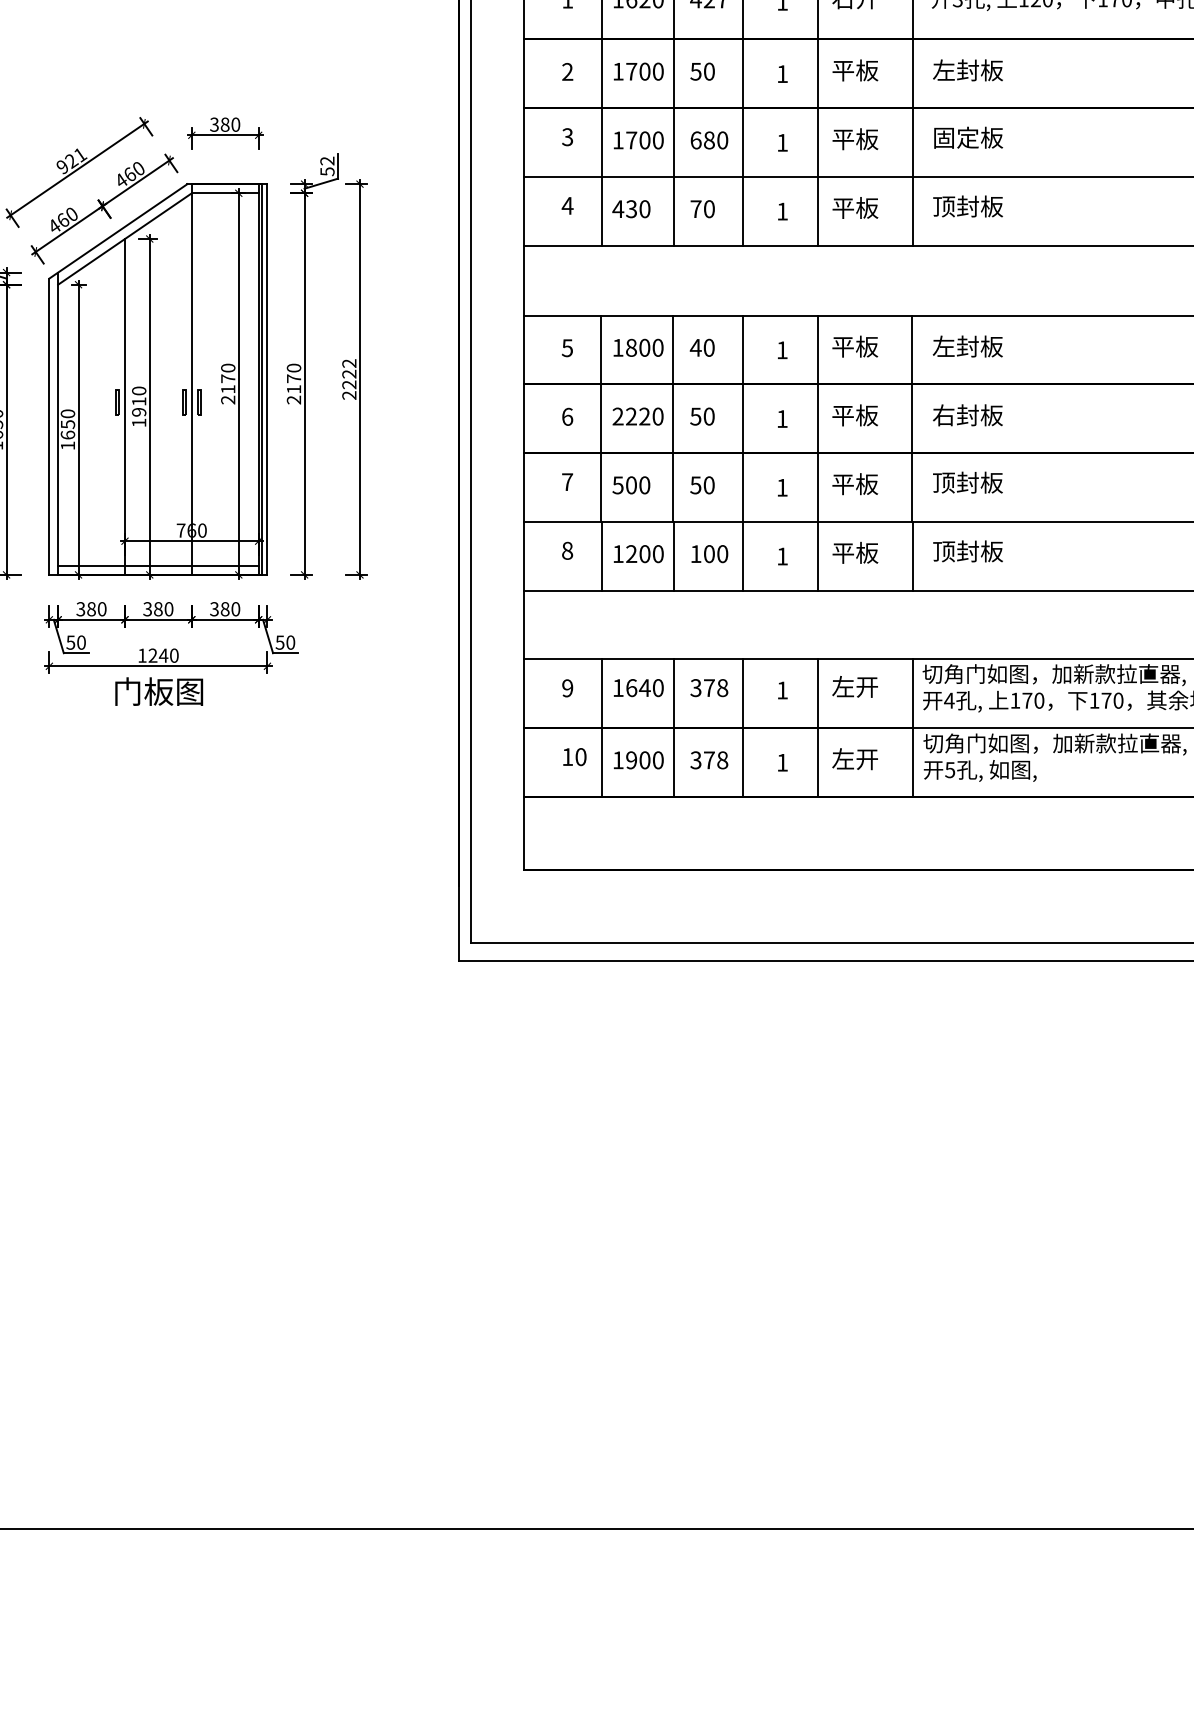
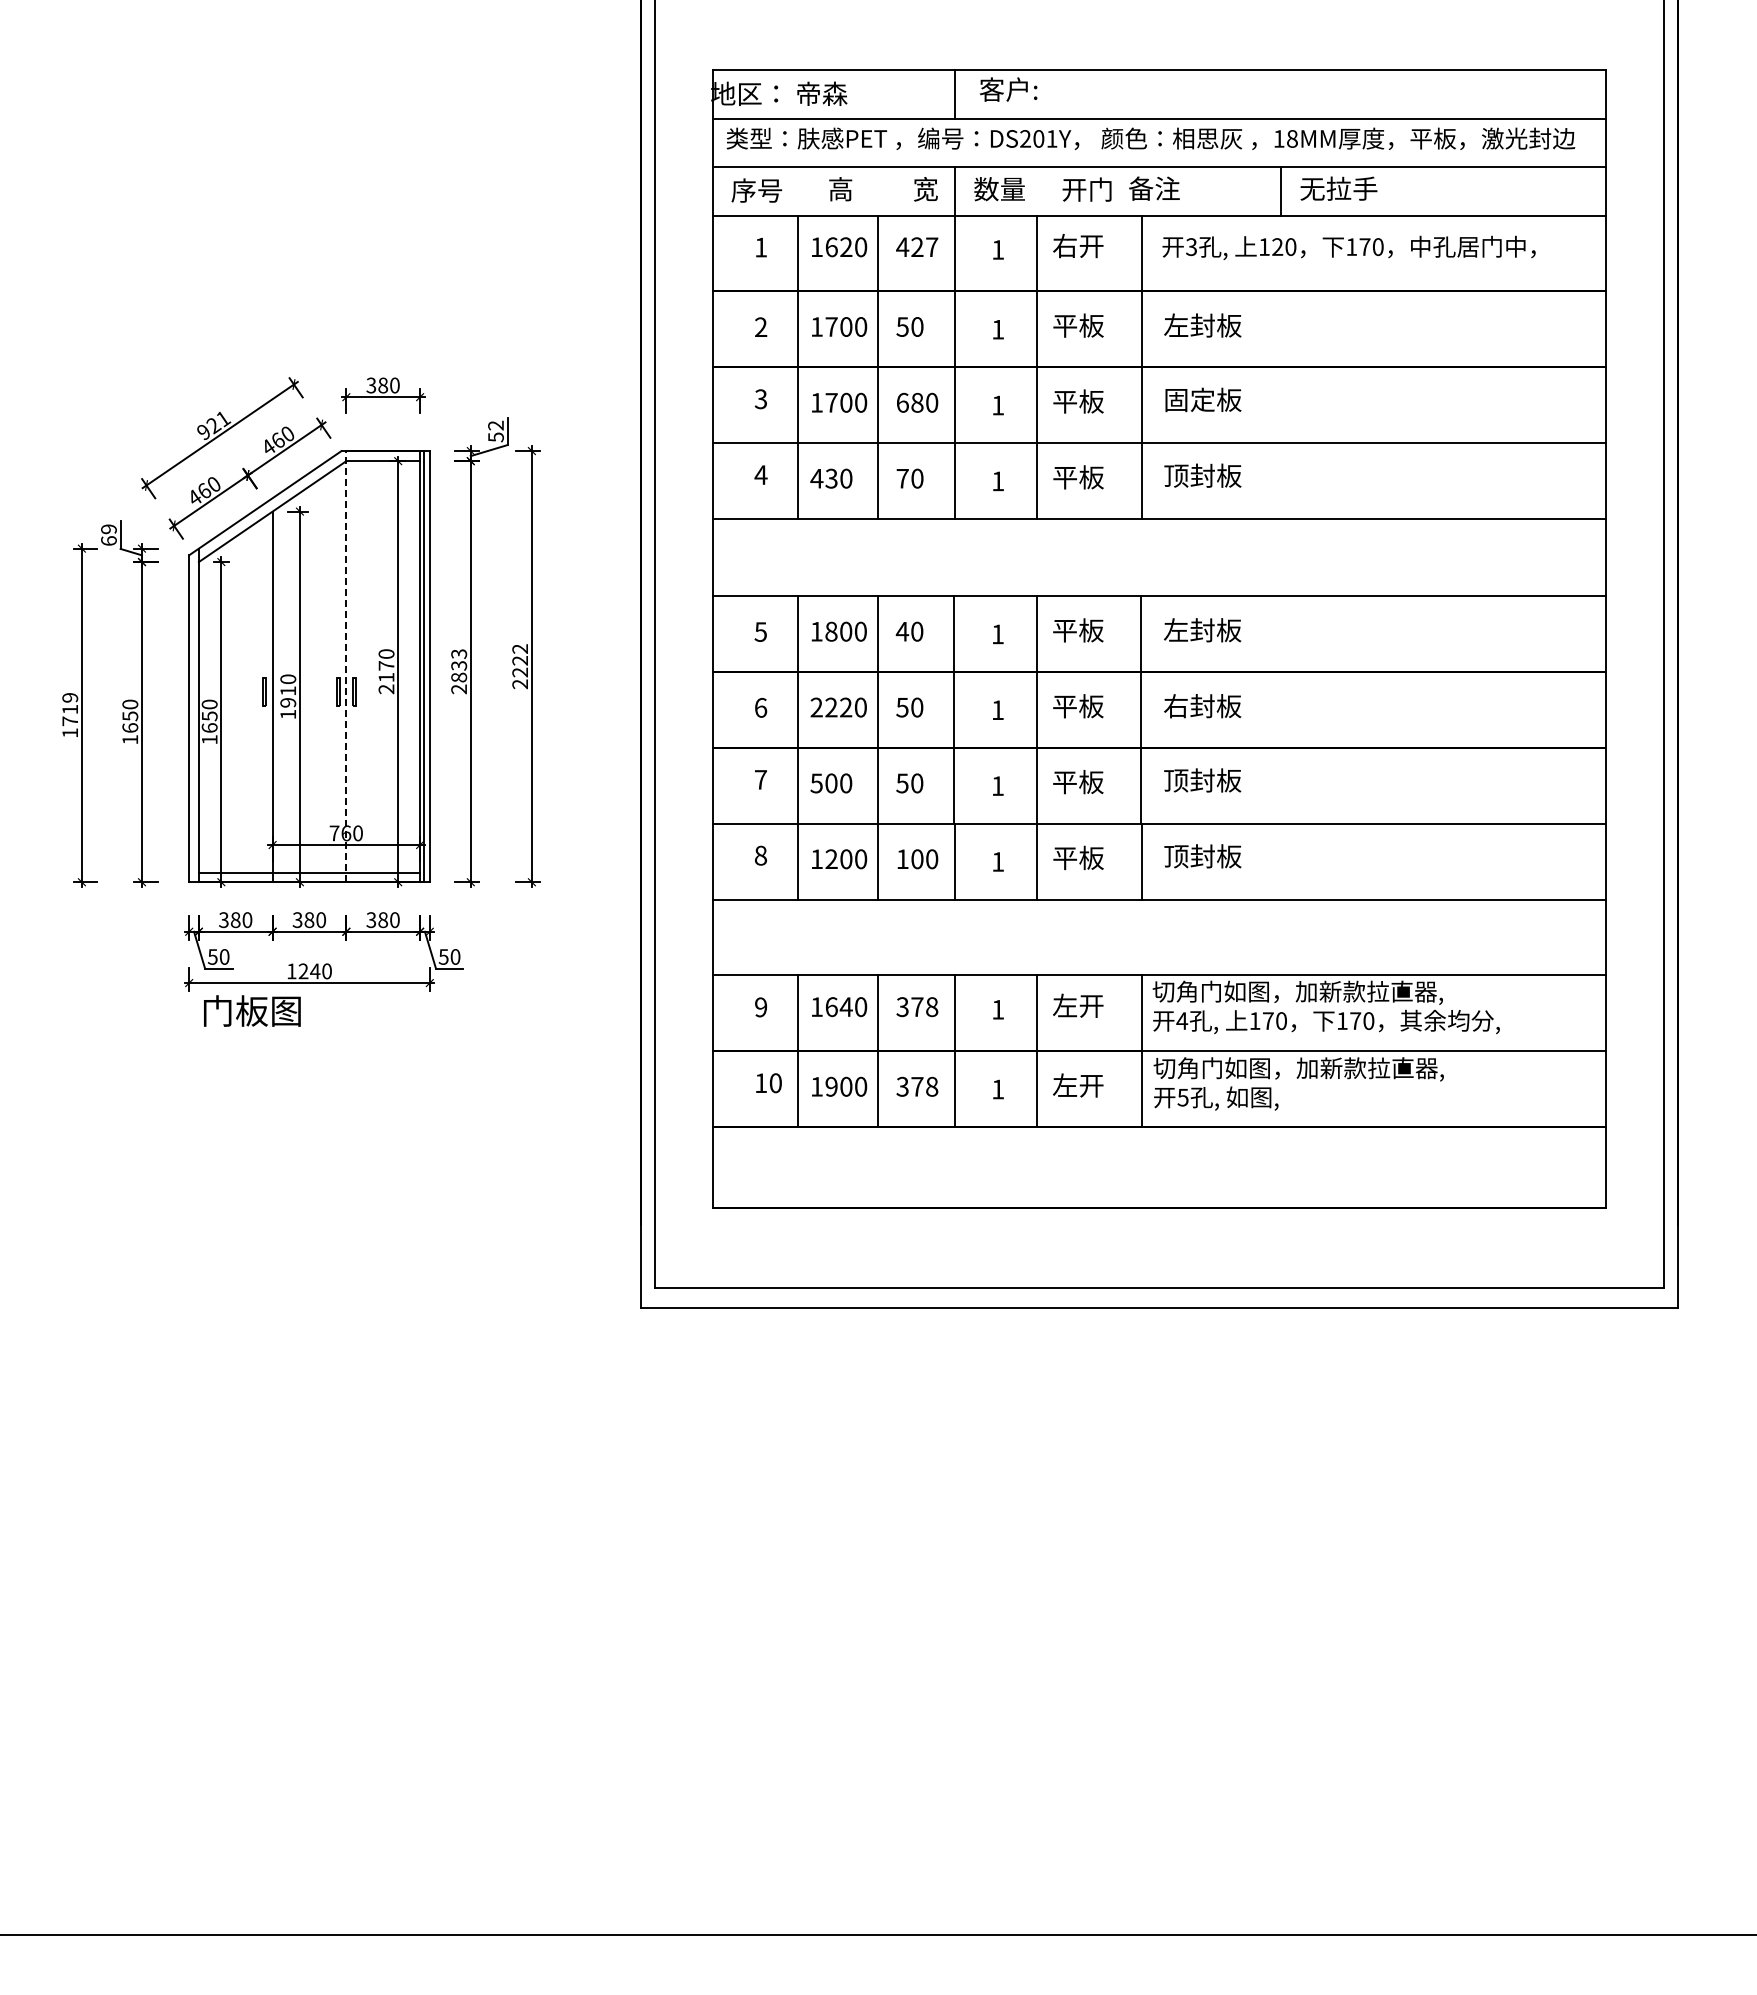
text: (294, 378) -> (459, 665), 2170 -> 2833
line: (191, 379) -> (346, 666), solid -> dashed
text: (159, 691) -> (252, 1010), moved

